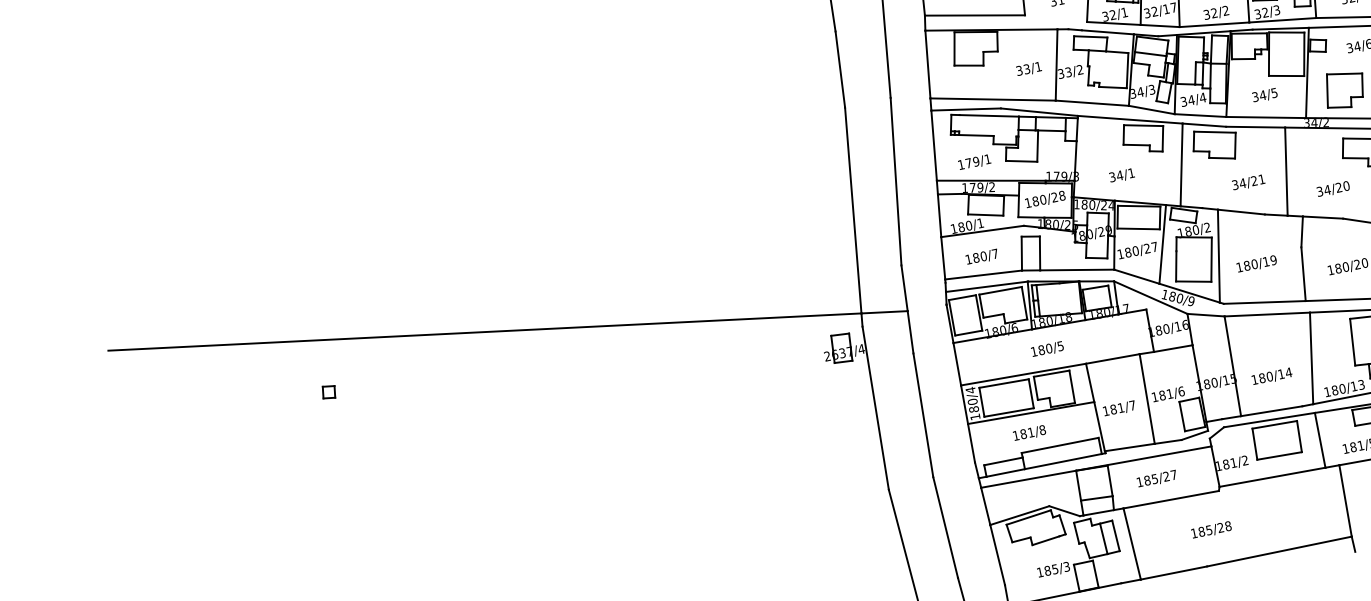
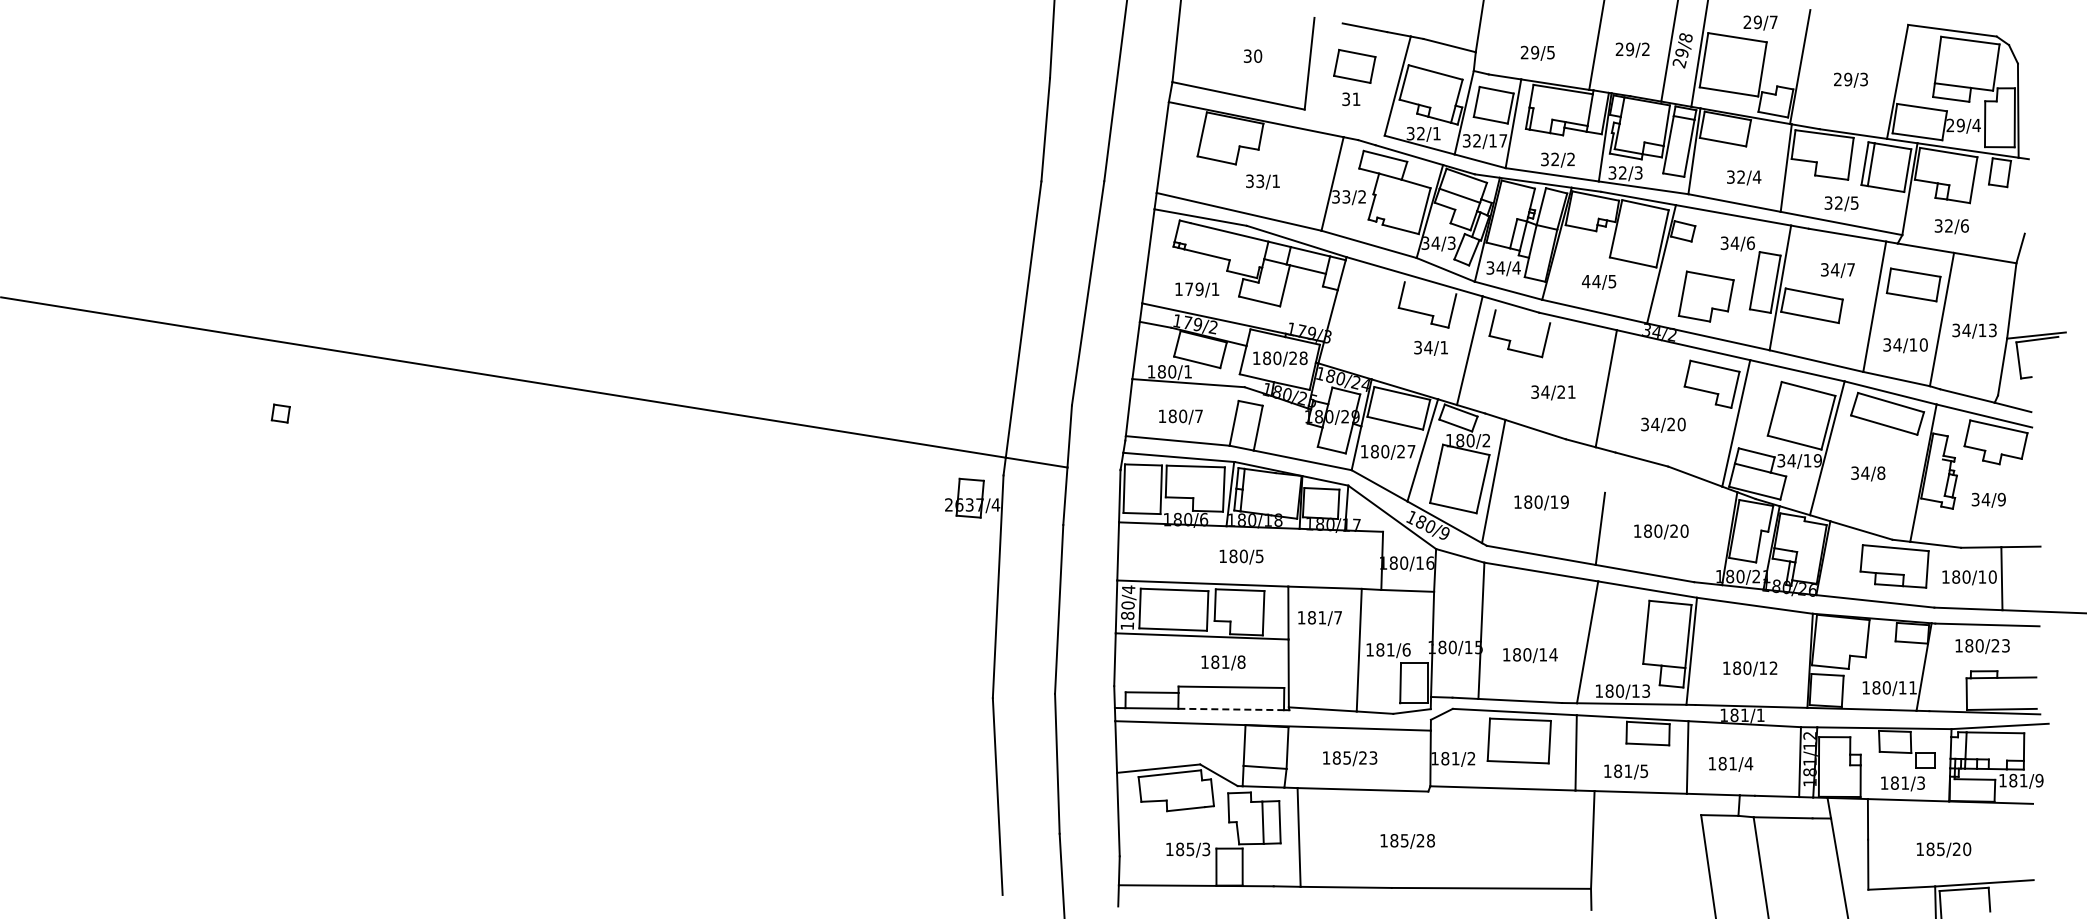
text: (1028, 69) -> (1262, 181), moved
text: (1254, 97) -> (1585, 281), 34/5 -> 44/5
line: (1143, 125) -> (1430, 288), removed
line: (1214, 132) -> (1522, 316), removed
text: (1121, 175) -> (1430, 347), moved
line: (1302, 231) -> (1610, 472), removed
text: (1119, 408) -> (1319, 618), moved
text: (1029, 433) -> (1223, 662), moved
line: (1063, 461) -> (1231, 709), solid -> dashed
text: (1173, 474) -> (1373, 757), 185/27 -> 185/23

